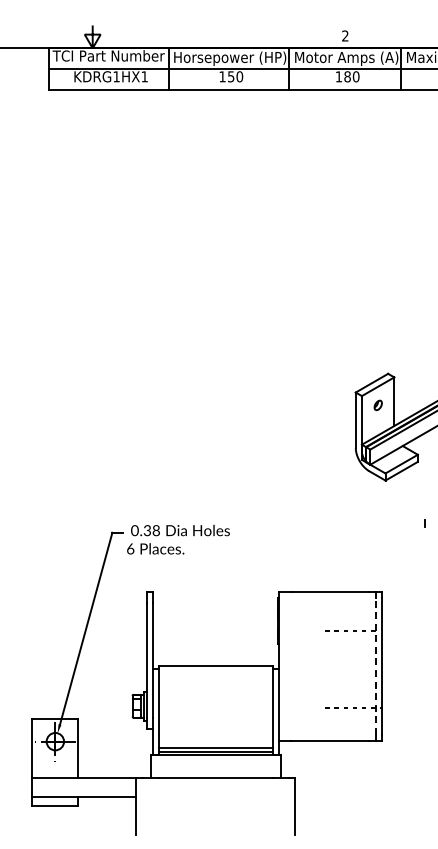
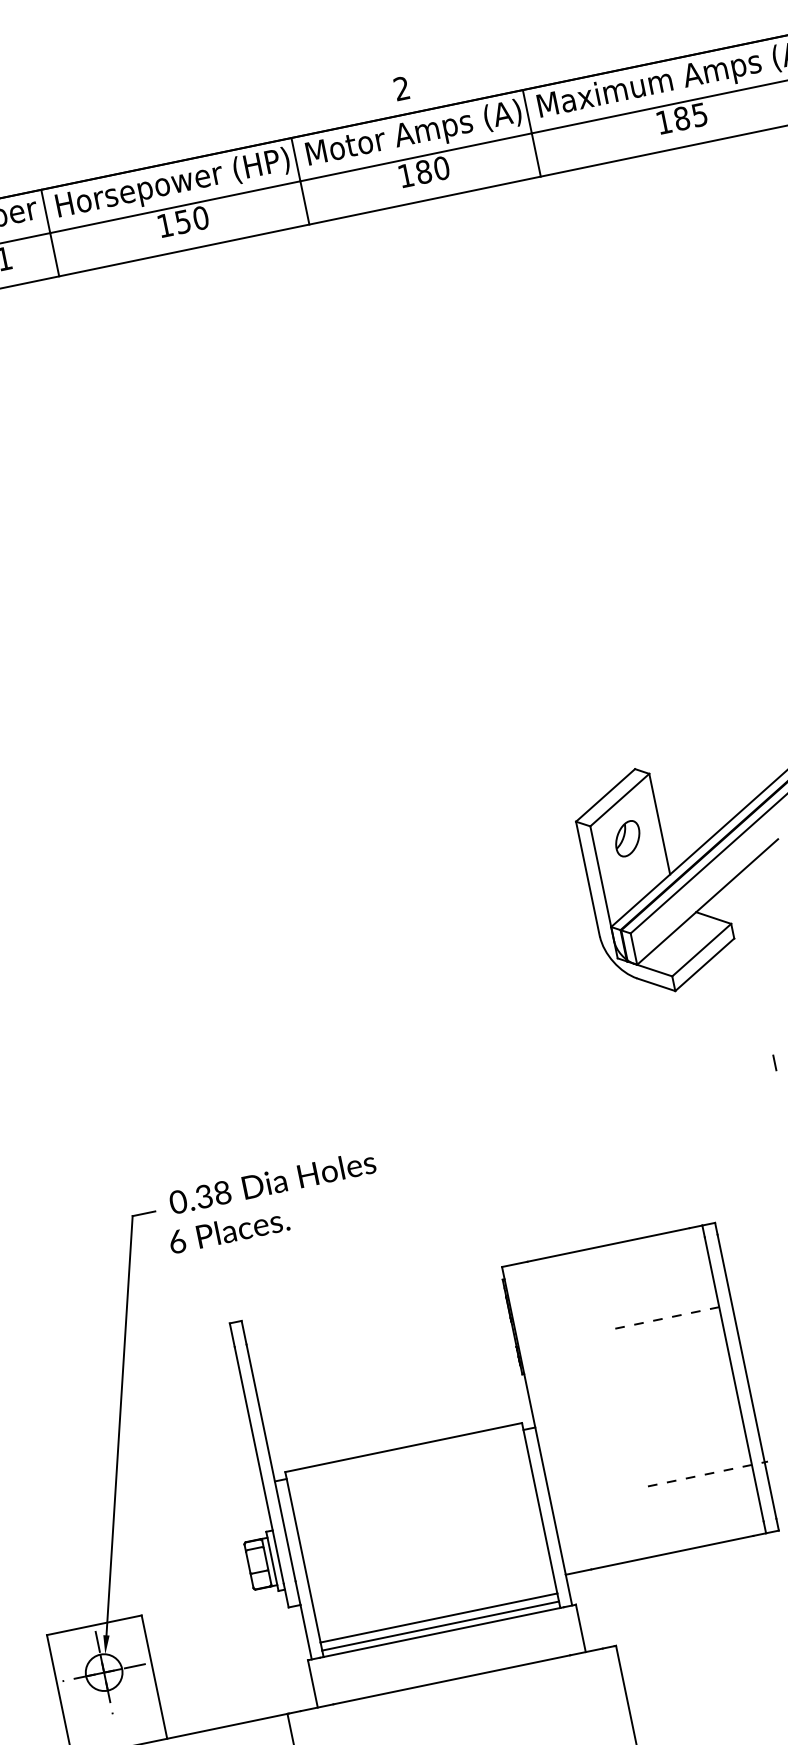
part: (378, 405) -> (628, 838), size x1.67
line: (375, 666) -> (734, 1379), dashed -> solid

